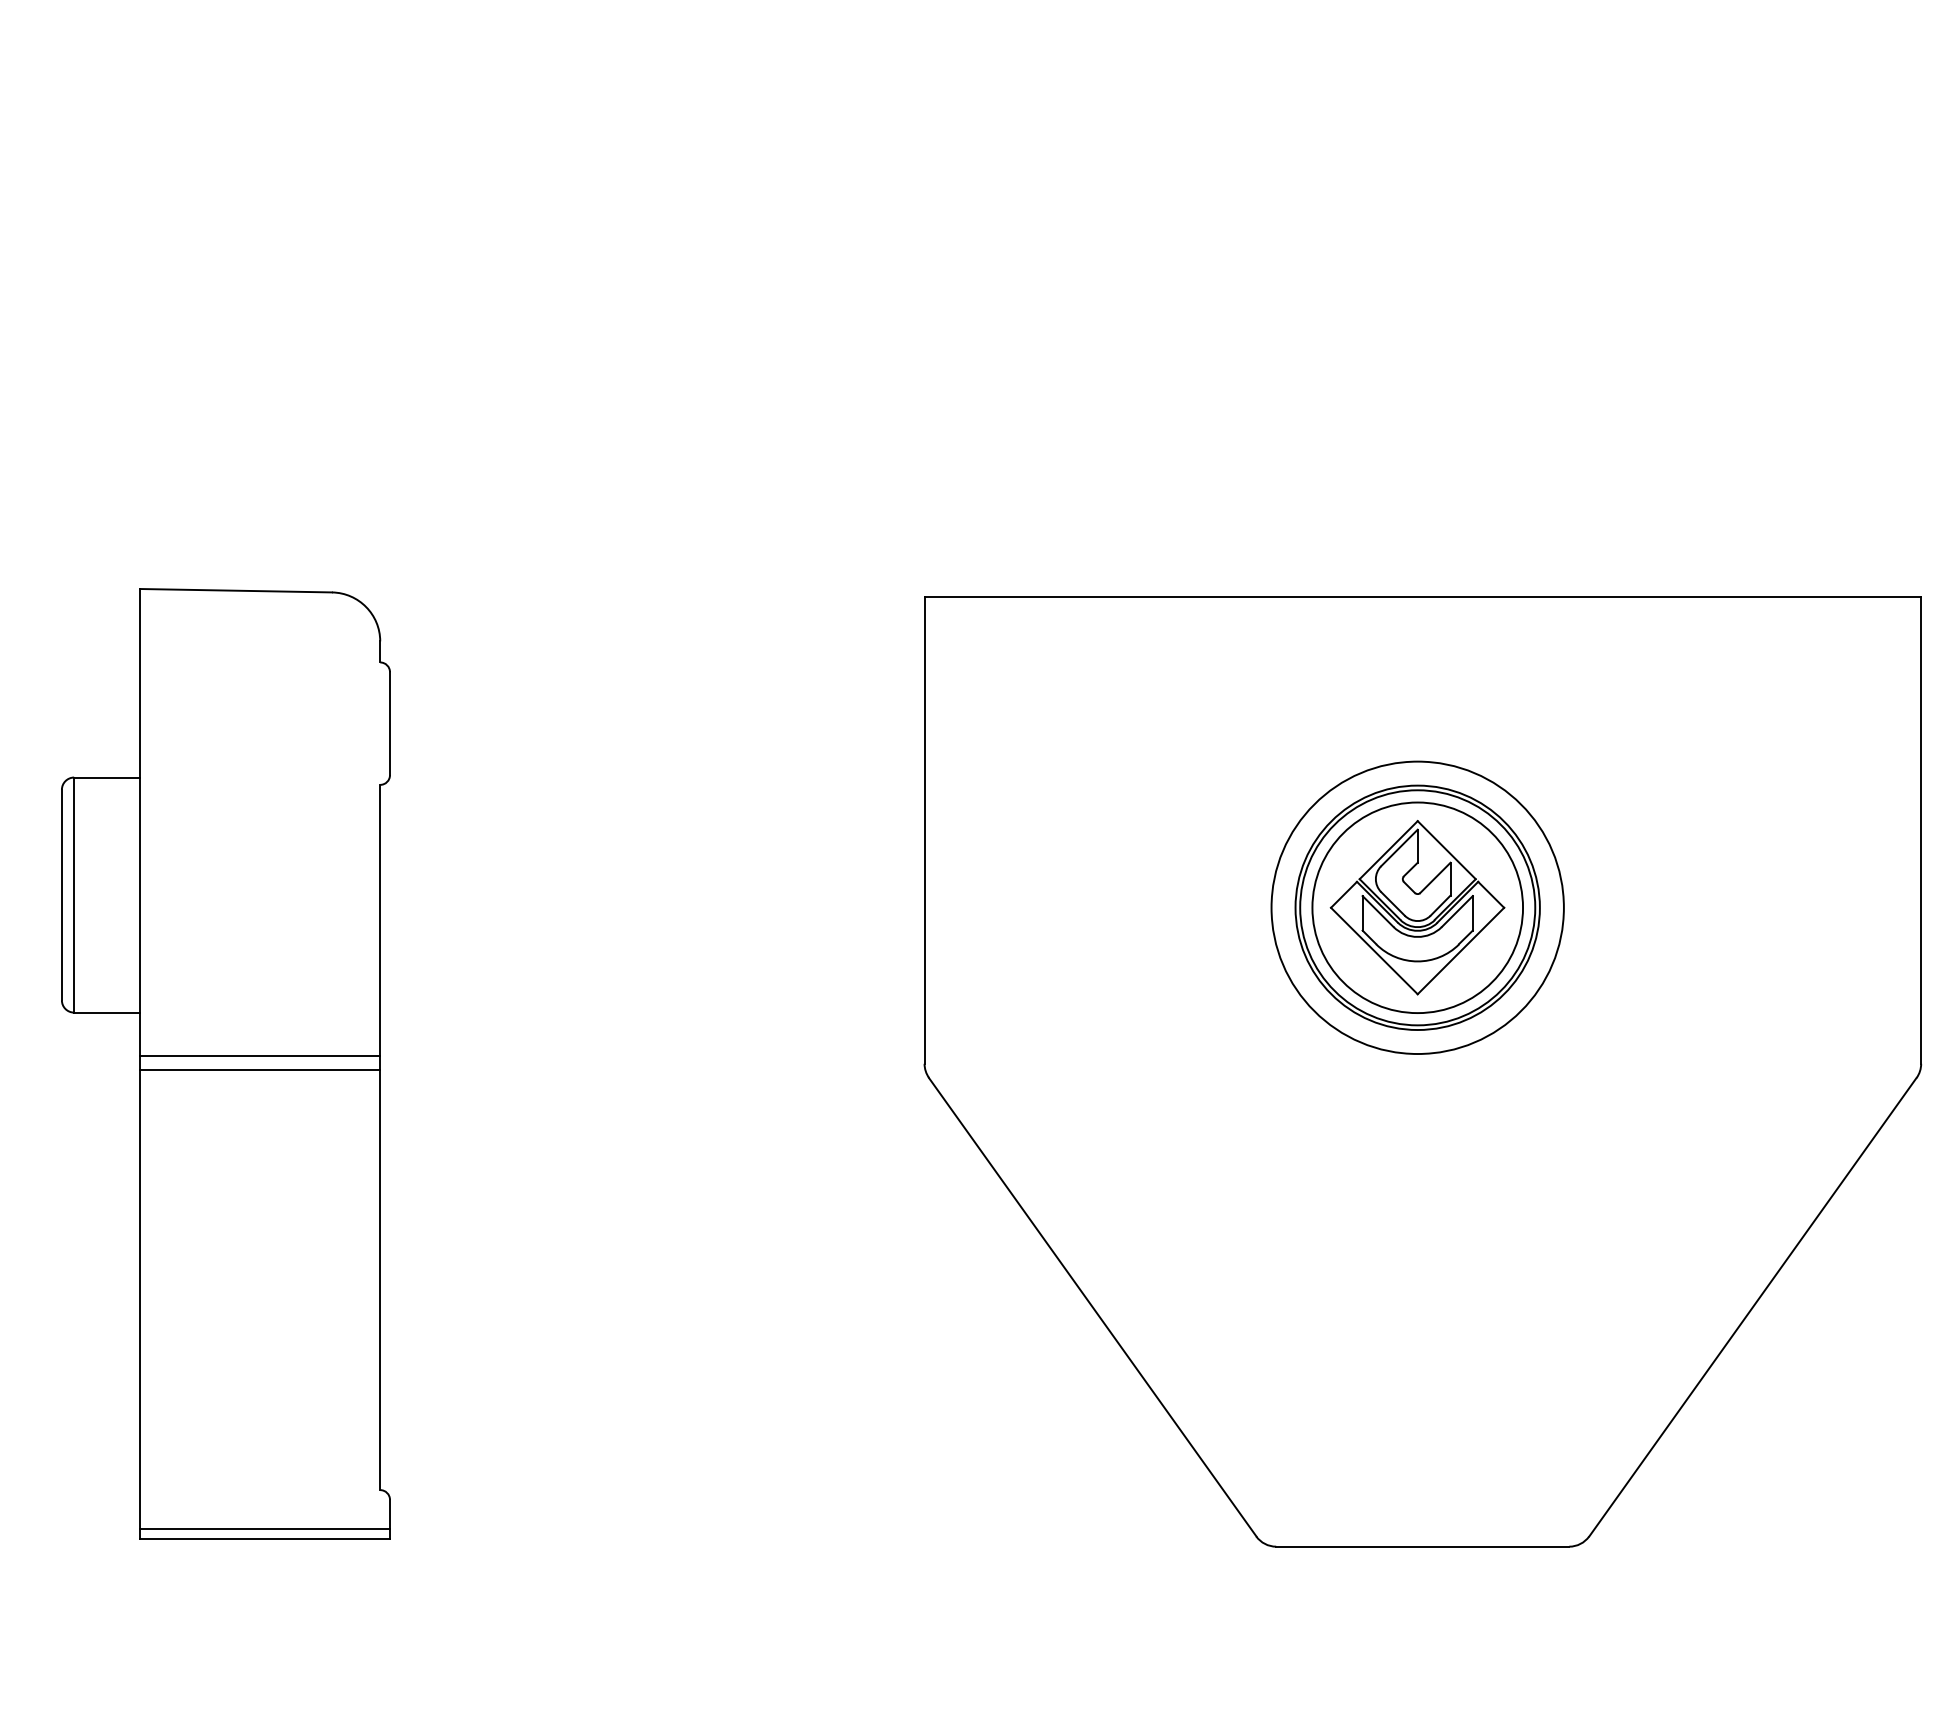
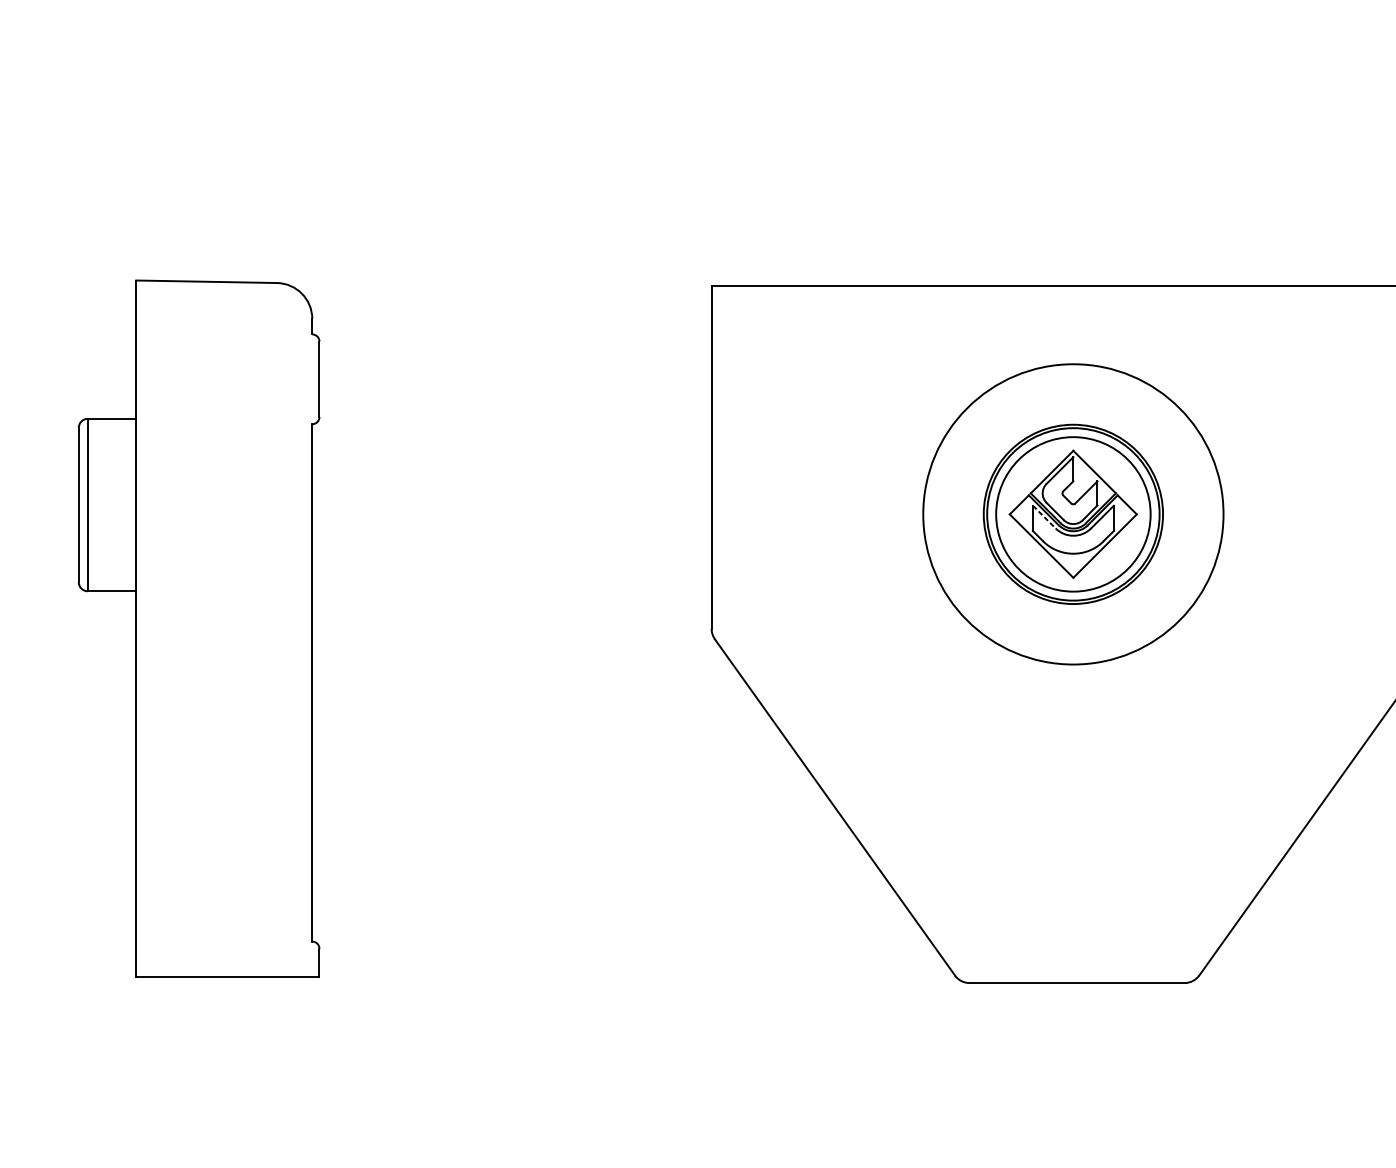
circle: (1417, 907) -> (1073, 514), size x1.4
line: (1378, 911) -> (1044, 517), solid -> dashed
line: (260, 1056) -> (224, 623), removed
line: (260, 1070) -> (224, 633), removed
line: (265, 1528) -> (228, 969), removed

